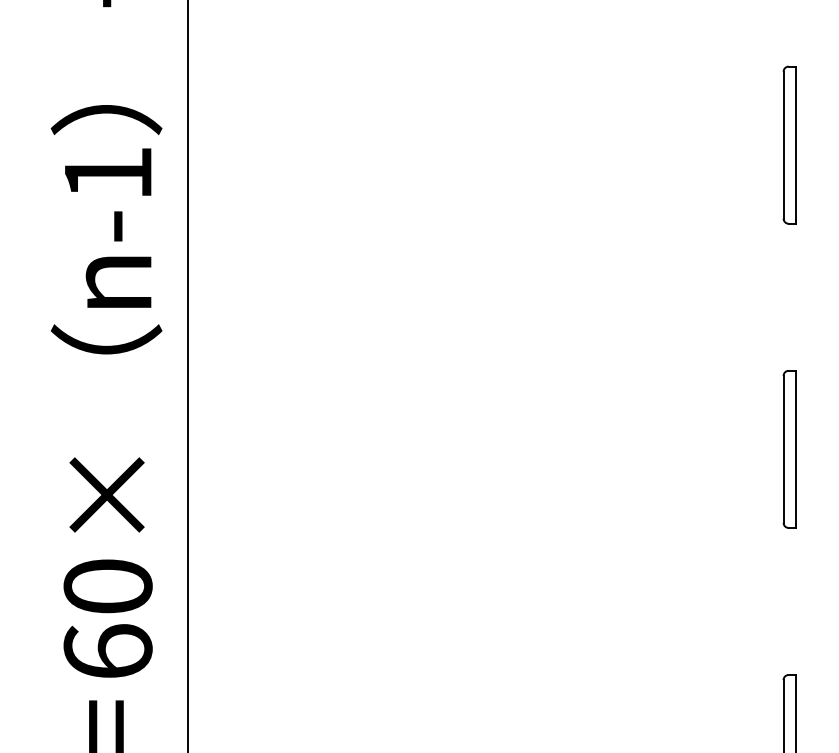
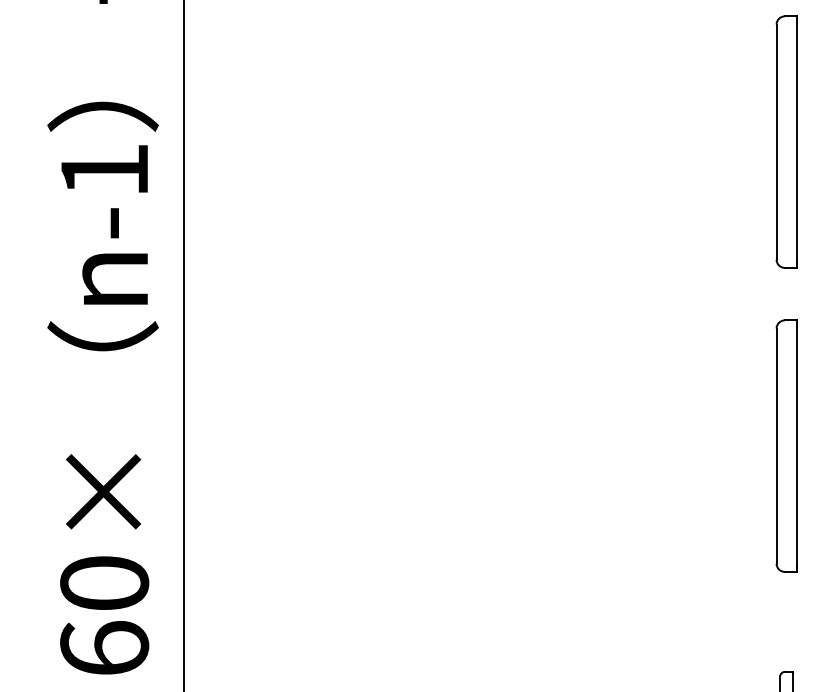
part: (789, 144) -> (786, 141), size x1.6
part: (789, 449) -> (786, 446), size x1.6

